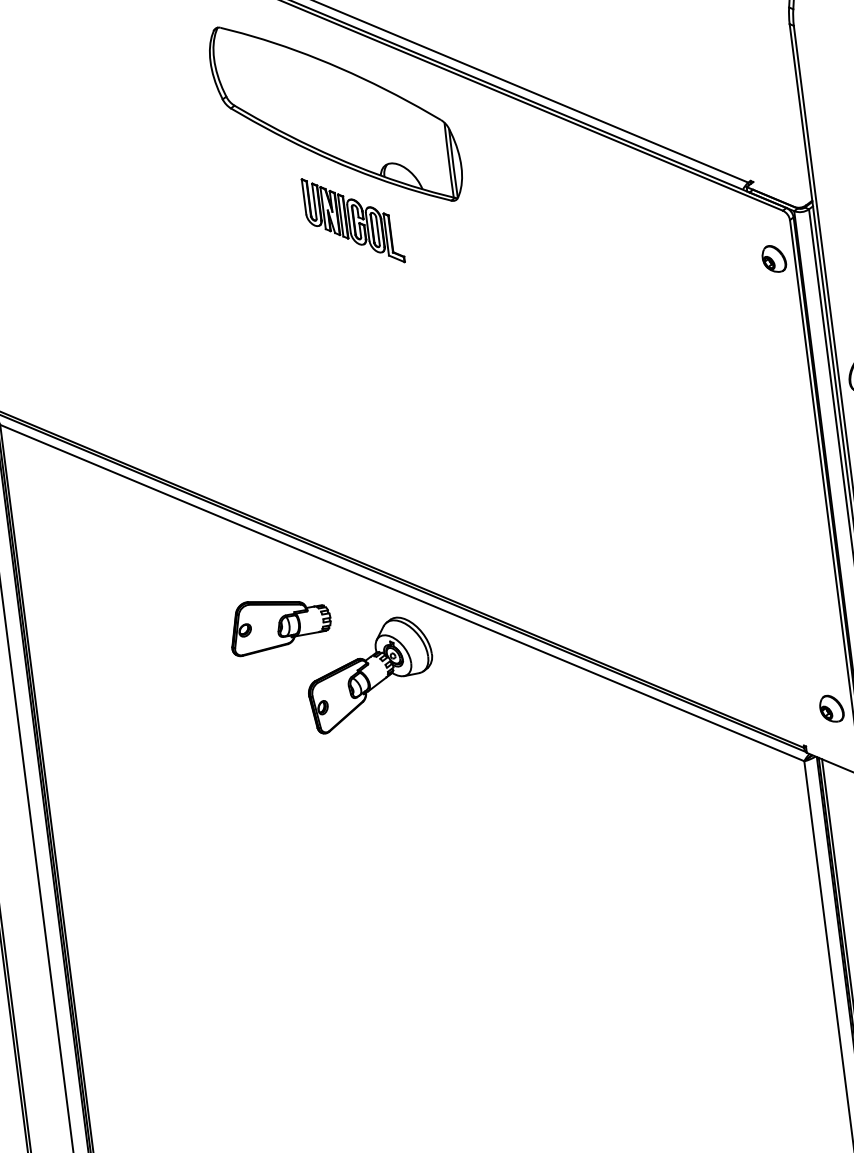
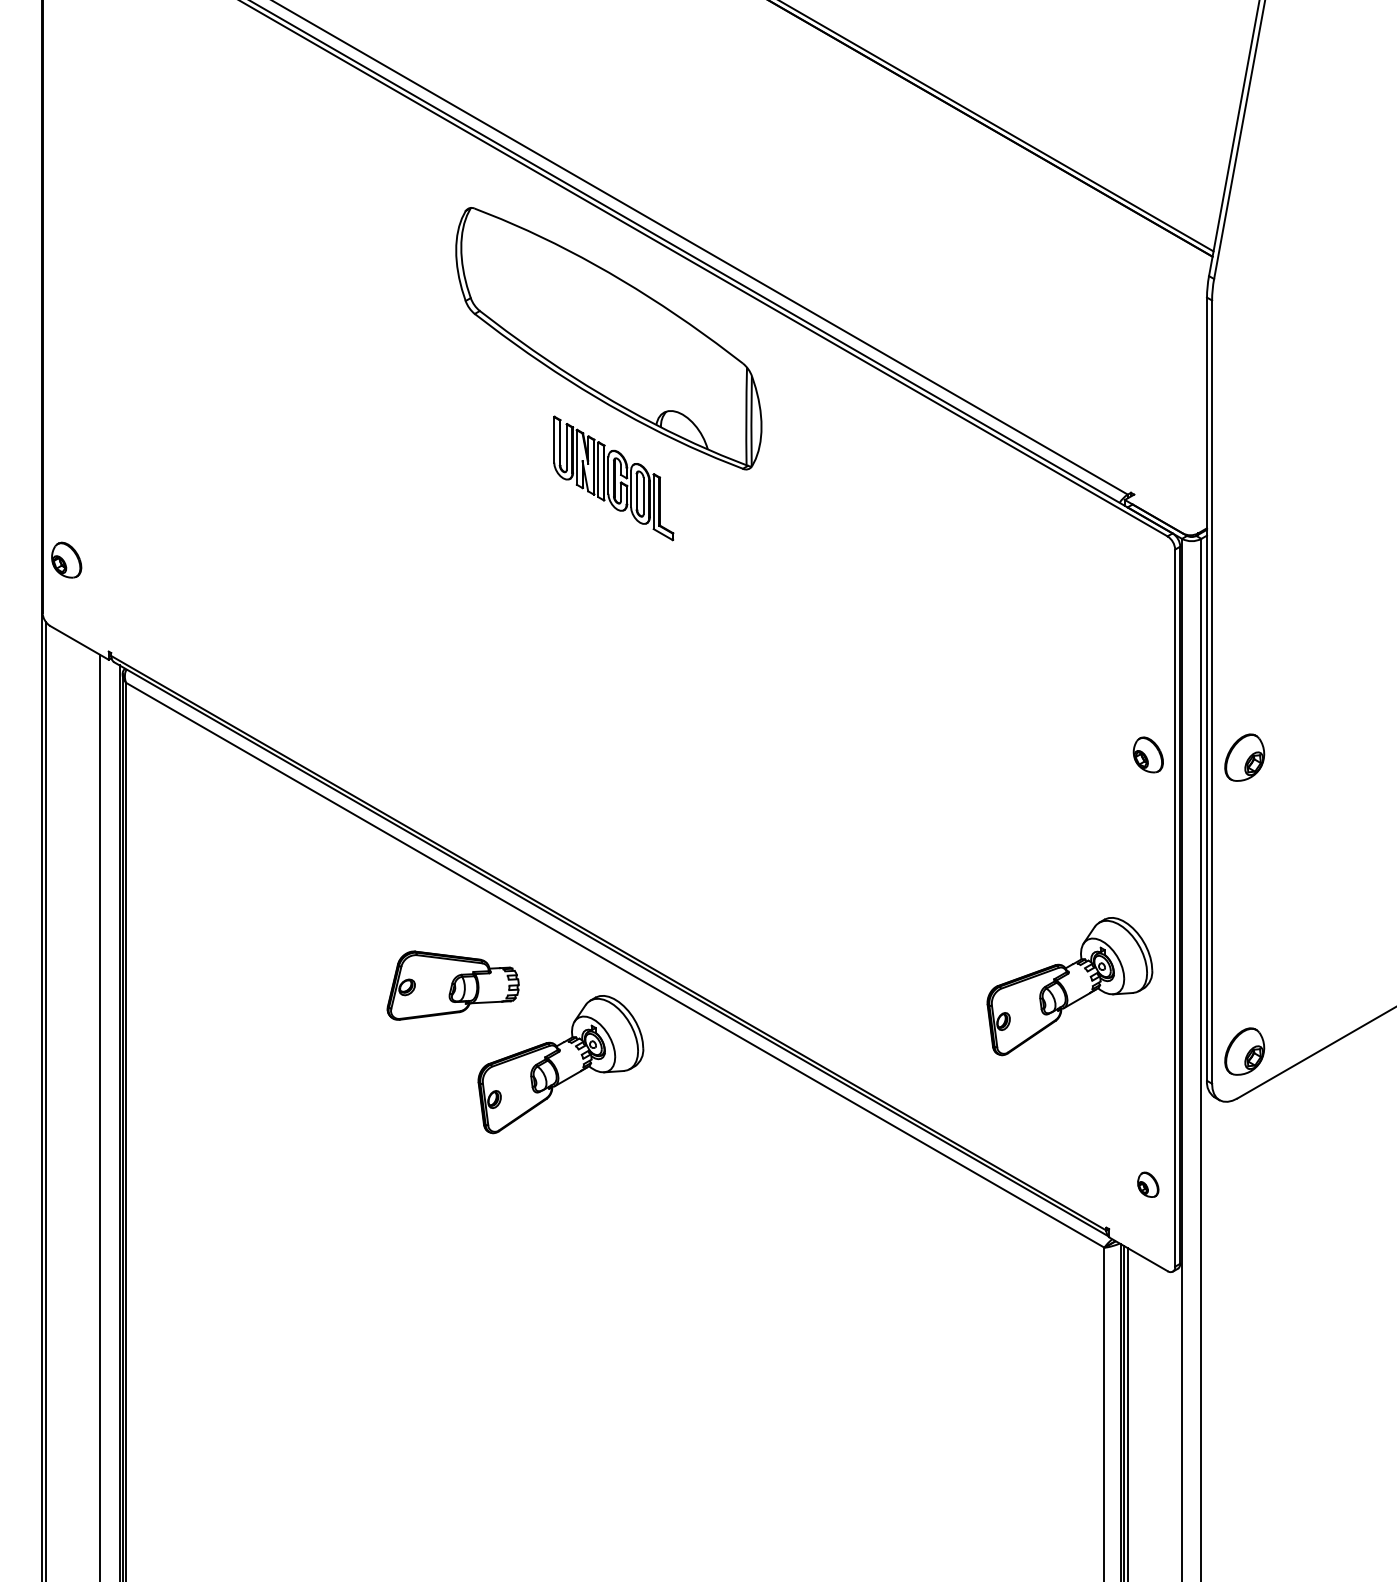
part: (773, 258) -> (1147, 754), moved
part: (751, 564) -> (1069, 986), added
part: (831, 708) -> (1147, 1184), size x0.7

